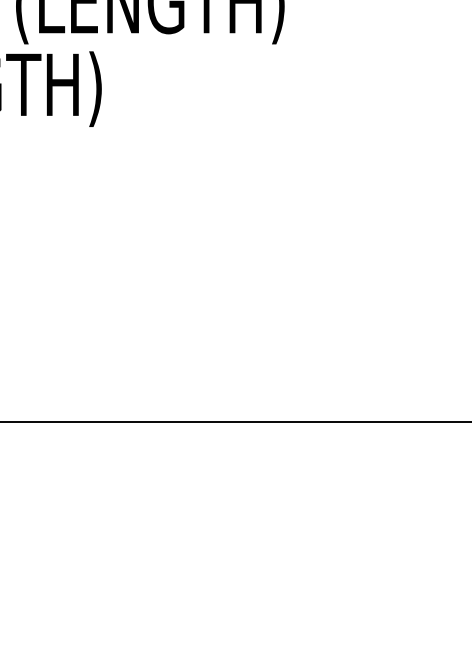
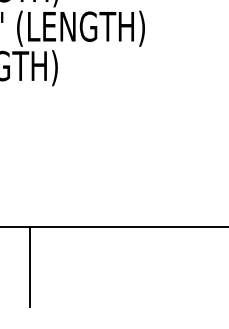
line: (42, 505) -> (29, 266), added

